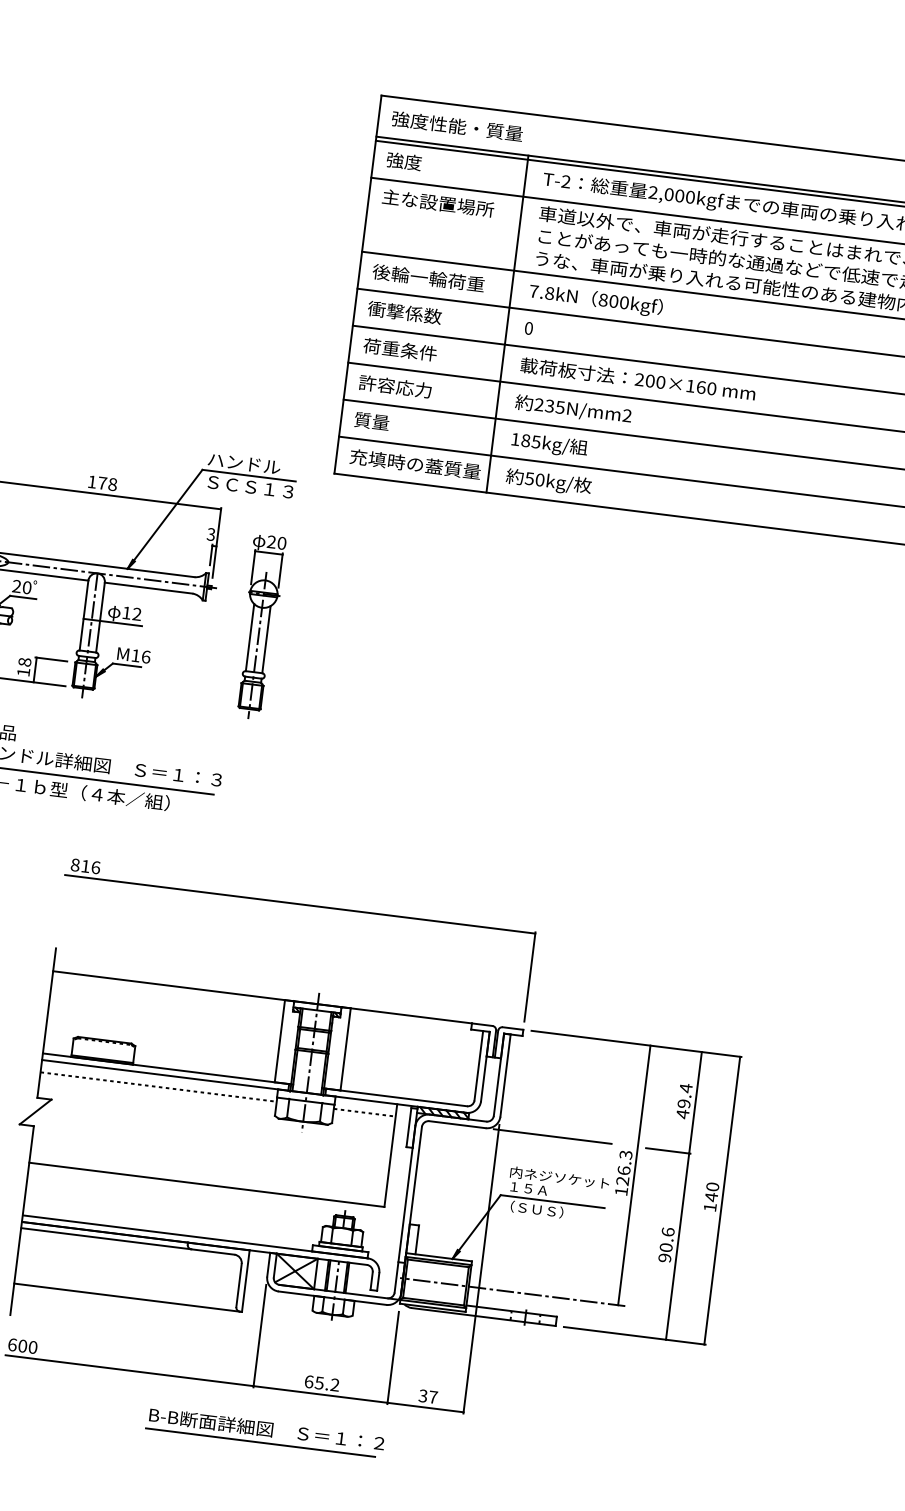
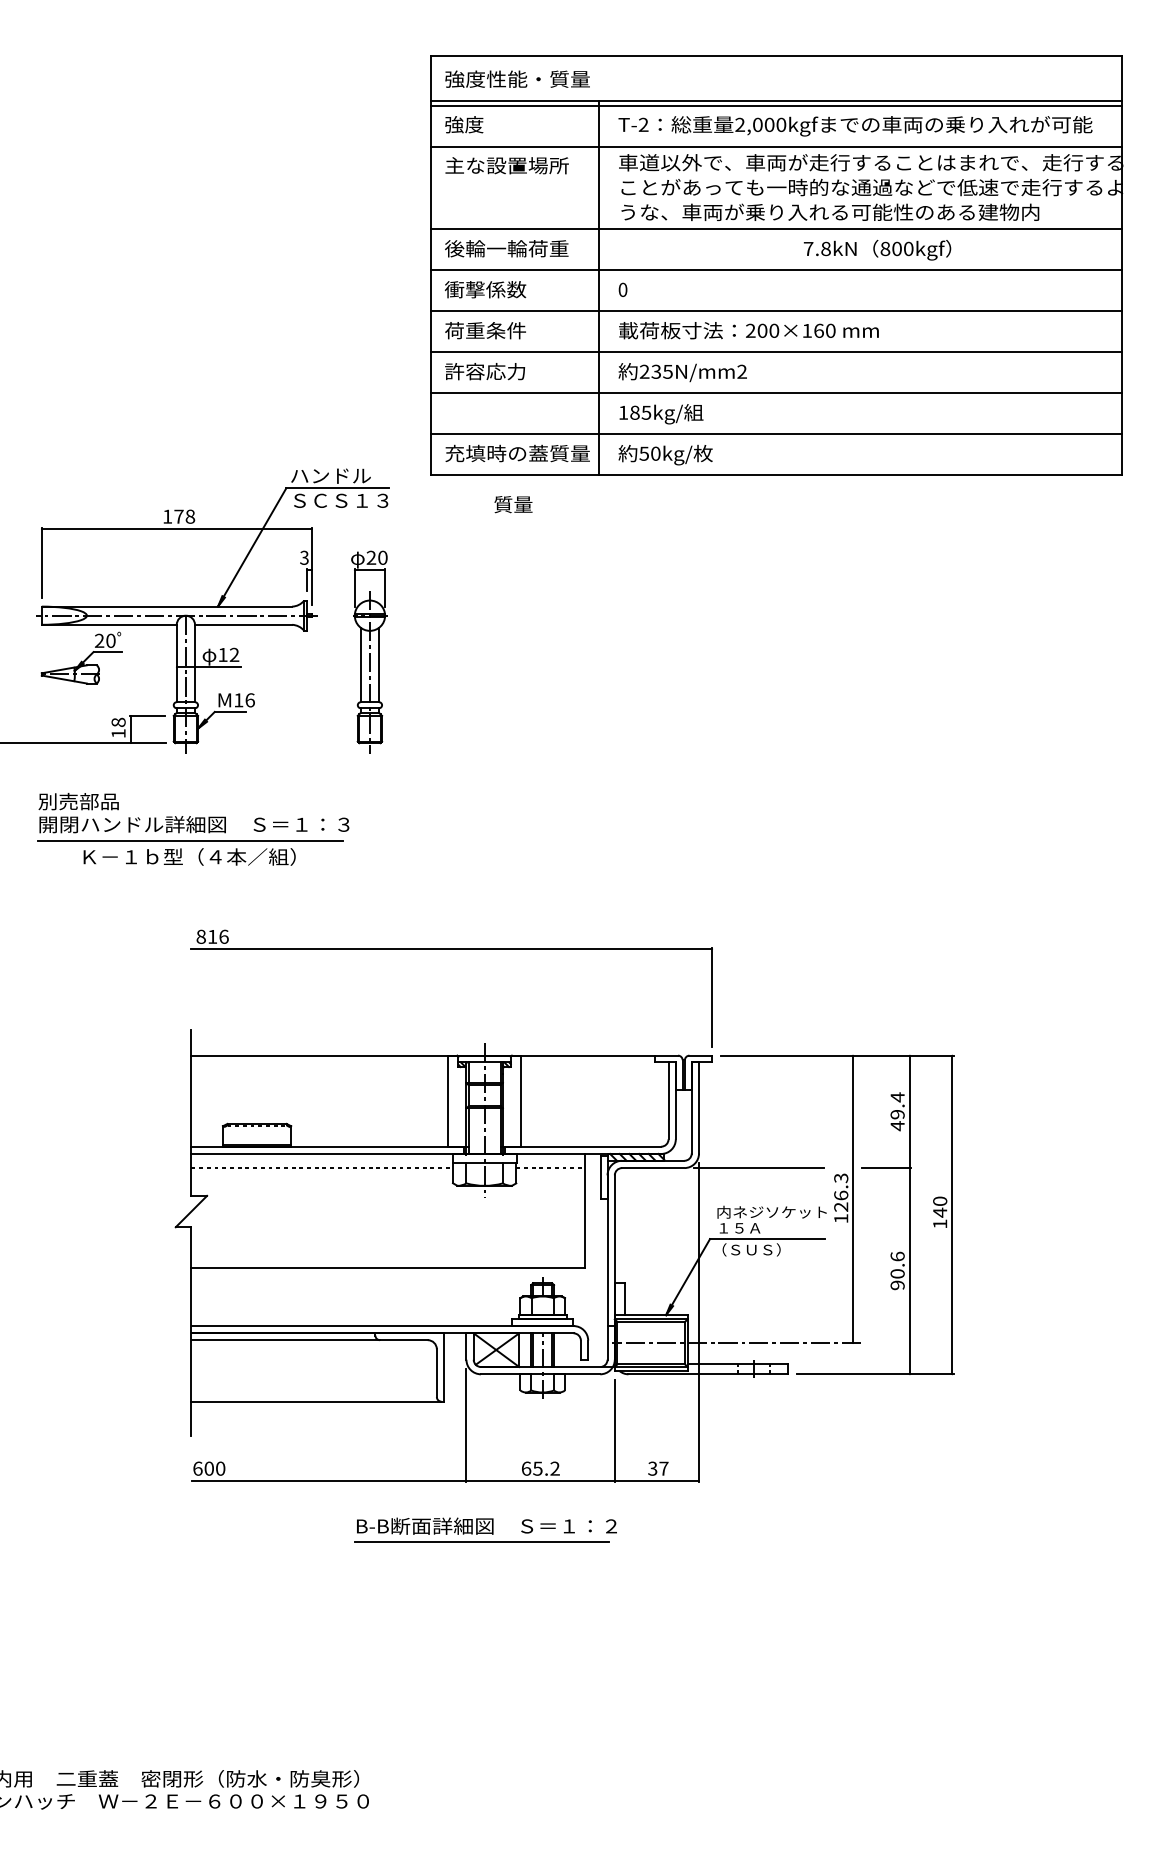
text: (596, 299) -> (877, 249), moved
text: (372, 421) -> (513, 504), moved

